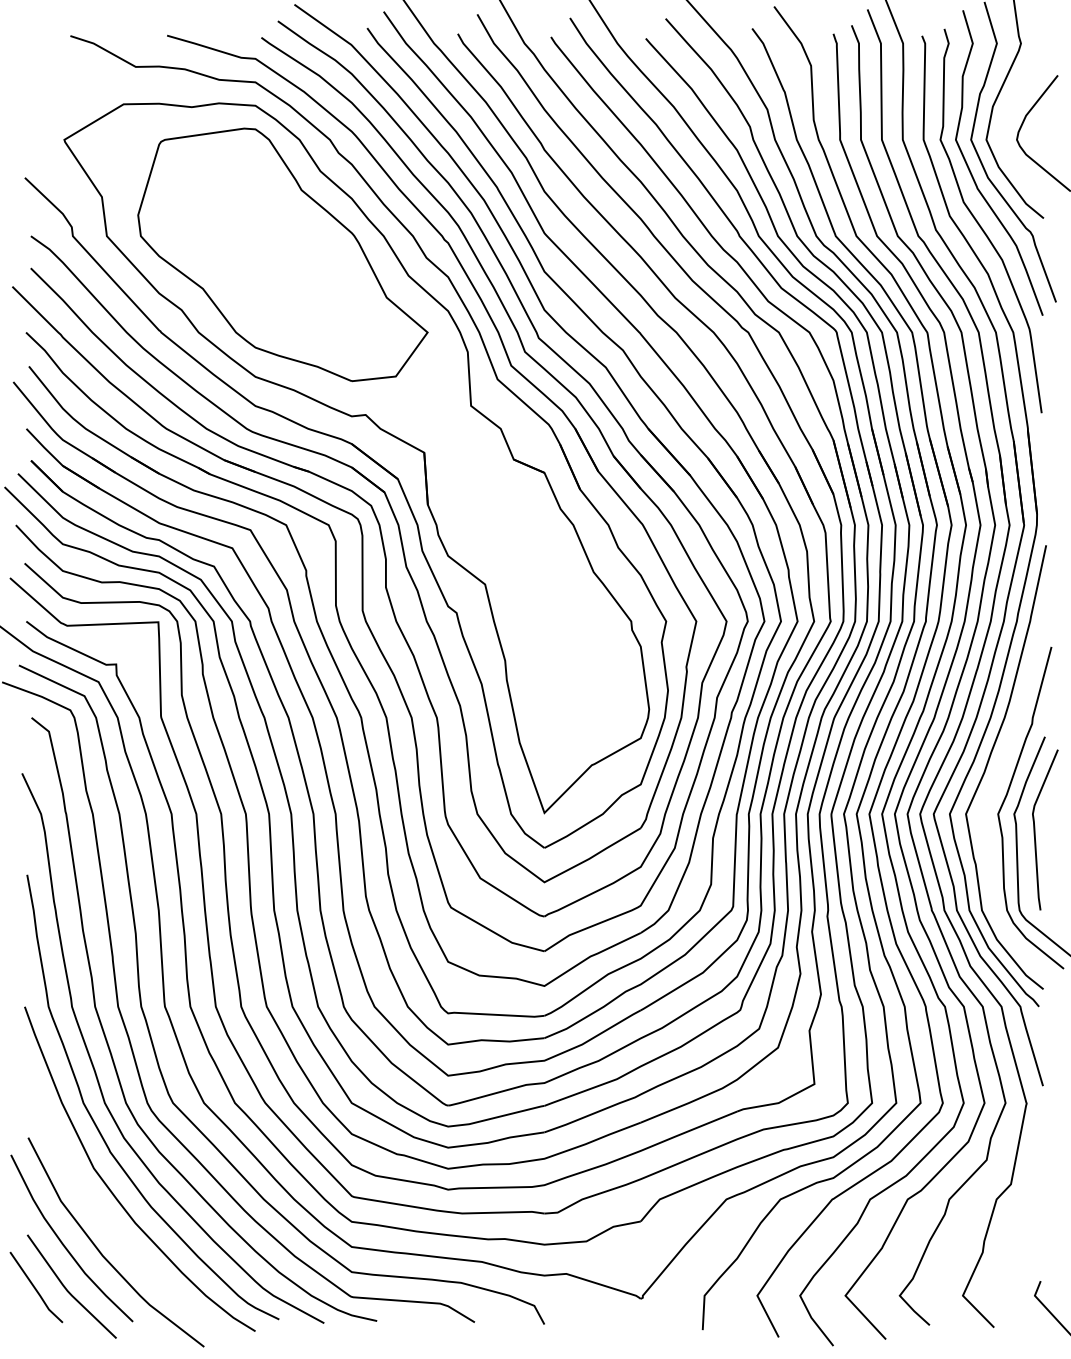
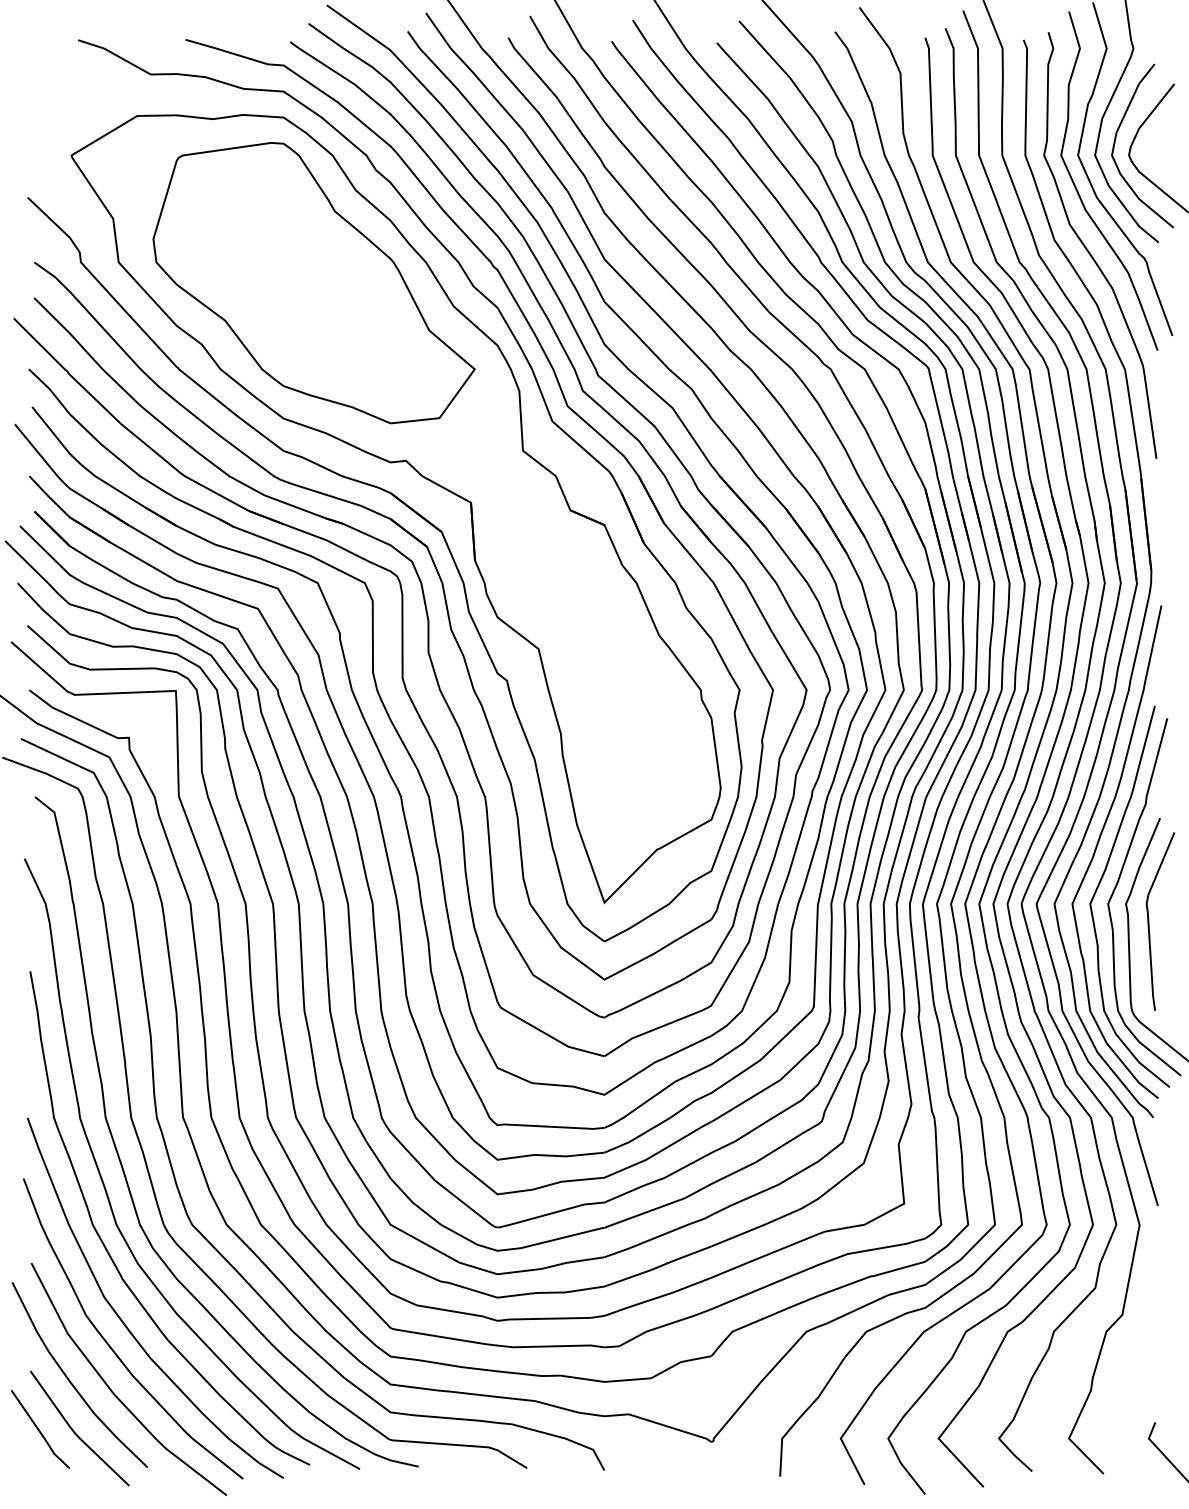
curve: (1005, 125) -> (1116, 139), added
curve: (992, 793) -> (1101, 881), added
curve: (99, 1211) -> (110, 1345), added

